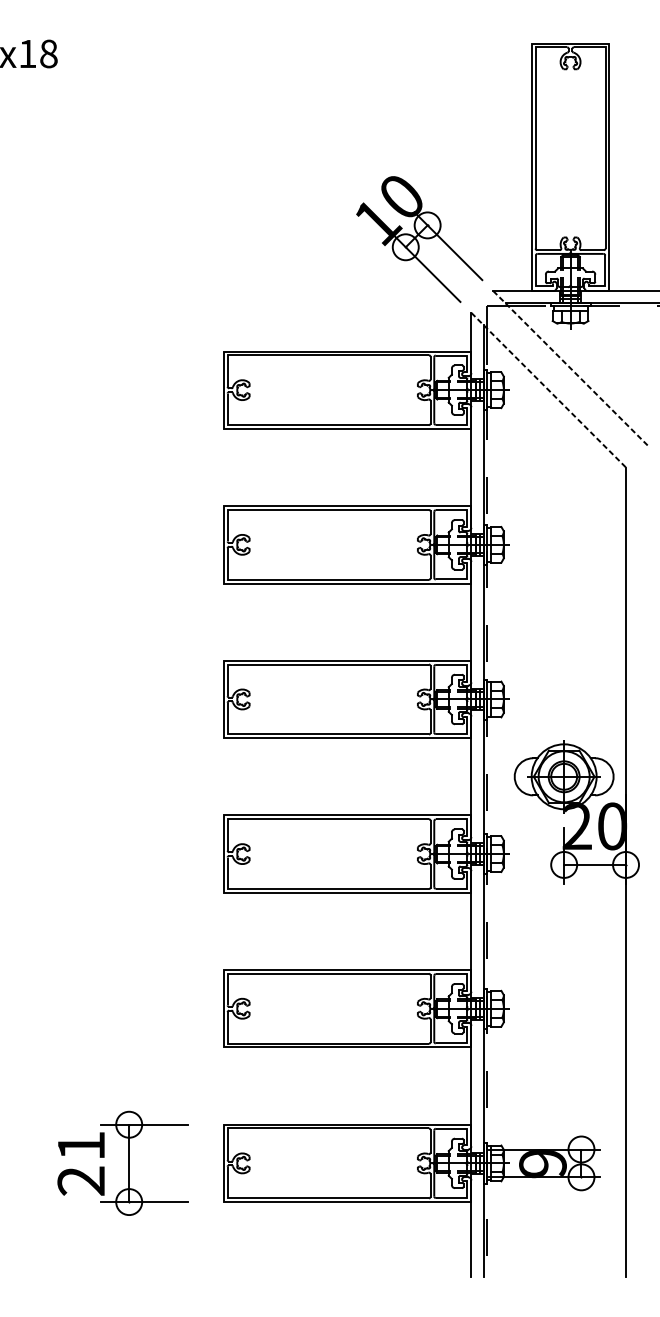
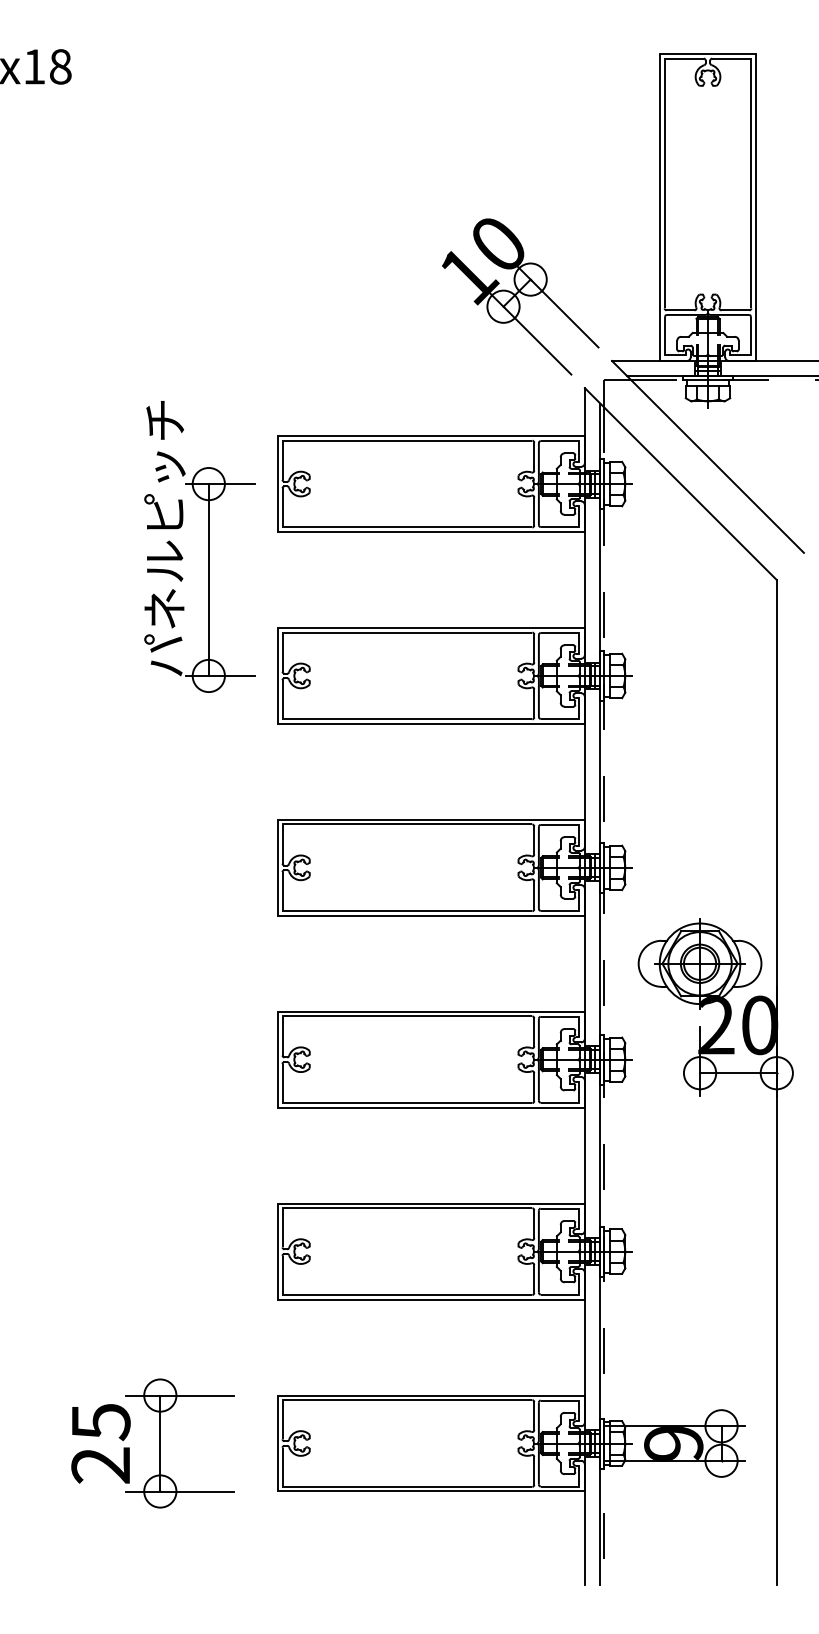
line: (570, 367) -> (708, 456), dashed -> solid
line: (548, 390) -> (680, 484), dashed -> solid
part: (168, 440) -> (208, 546), added
text: (81, 1146) -> (101, 1422), 21 -> 25

